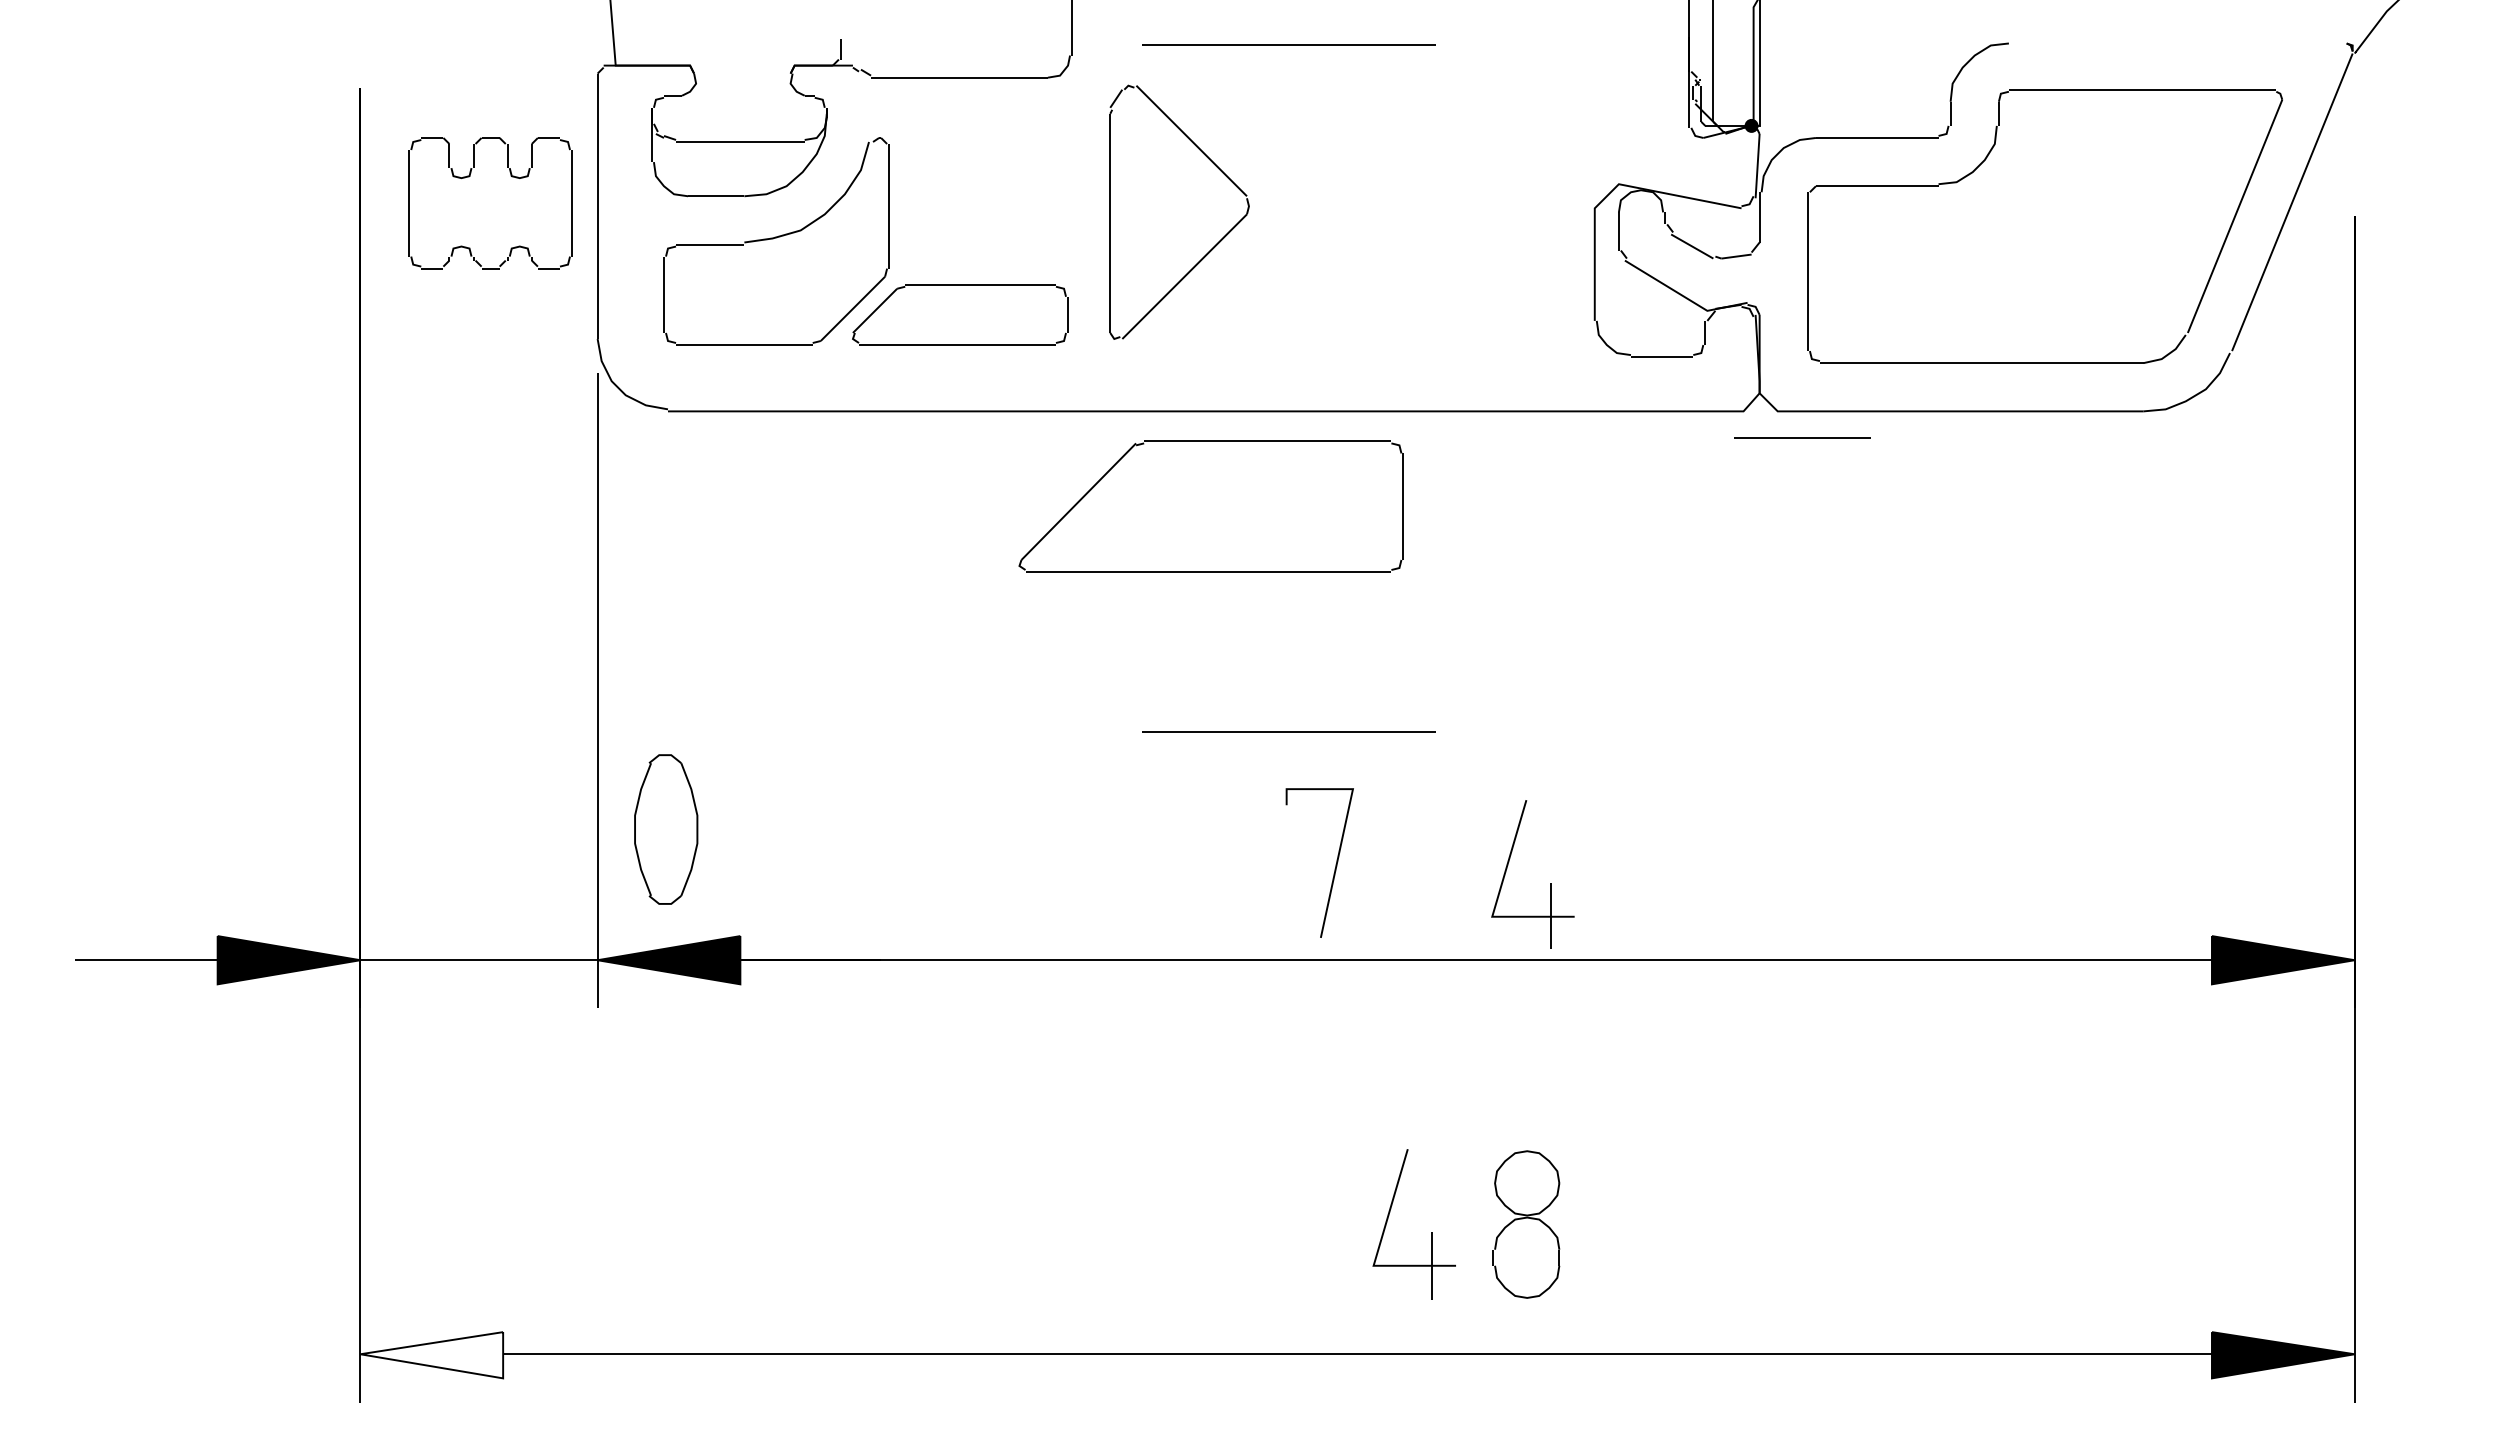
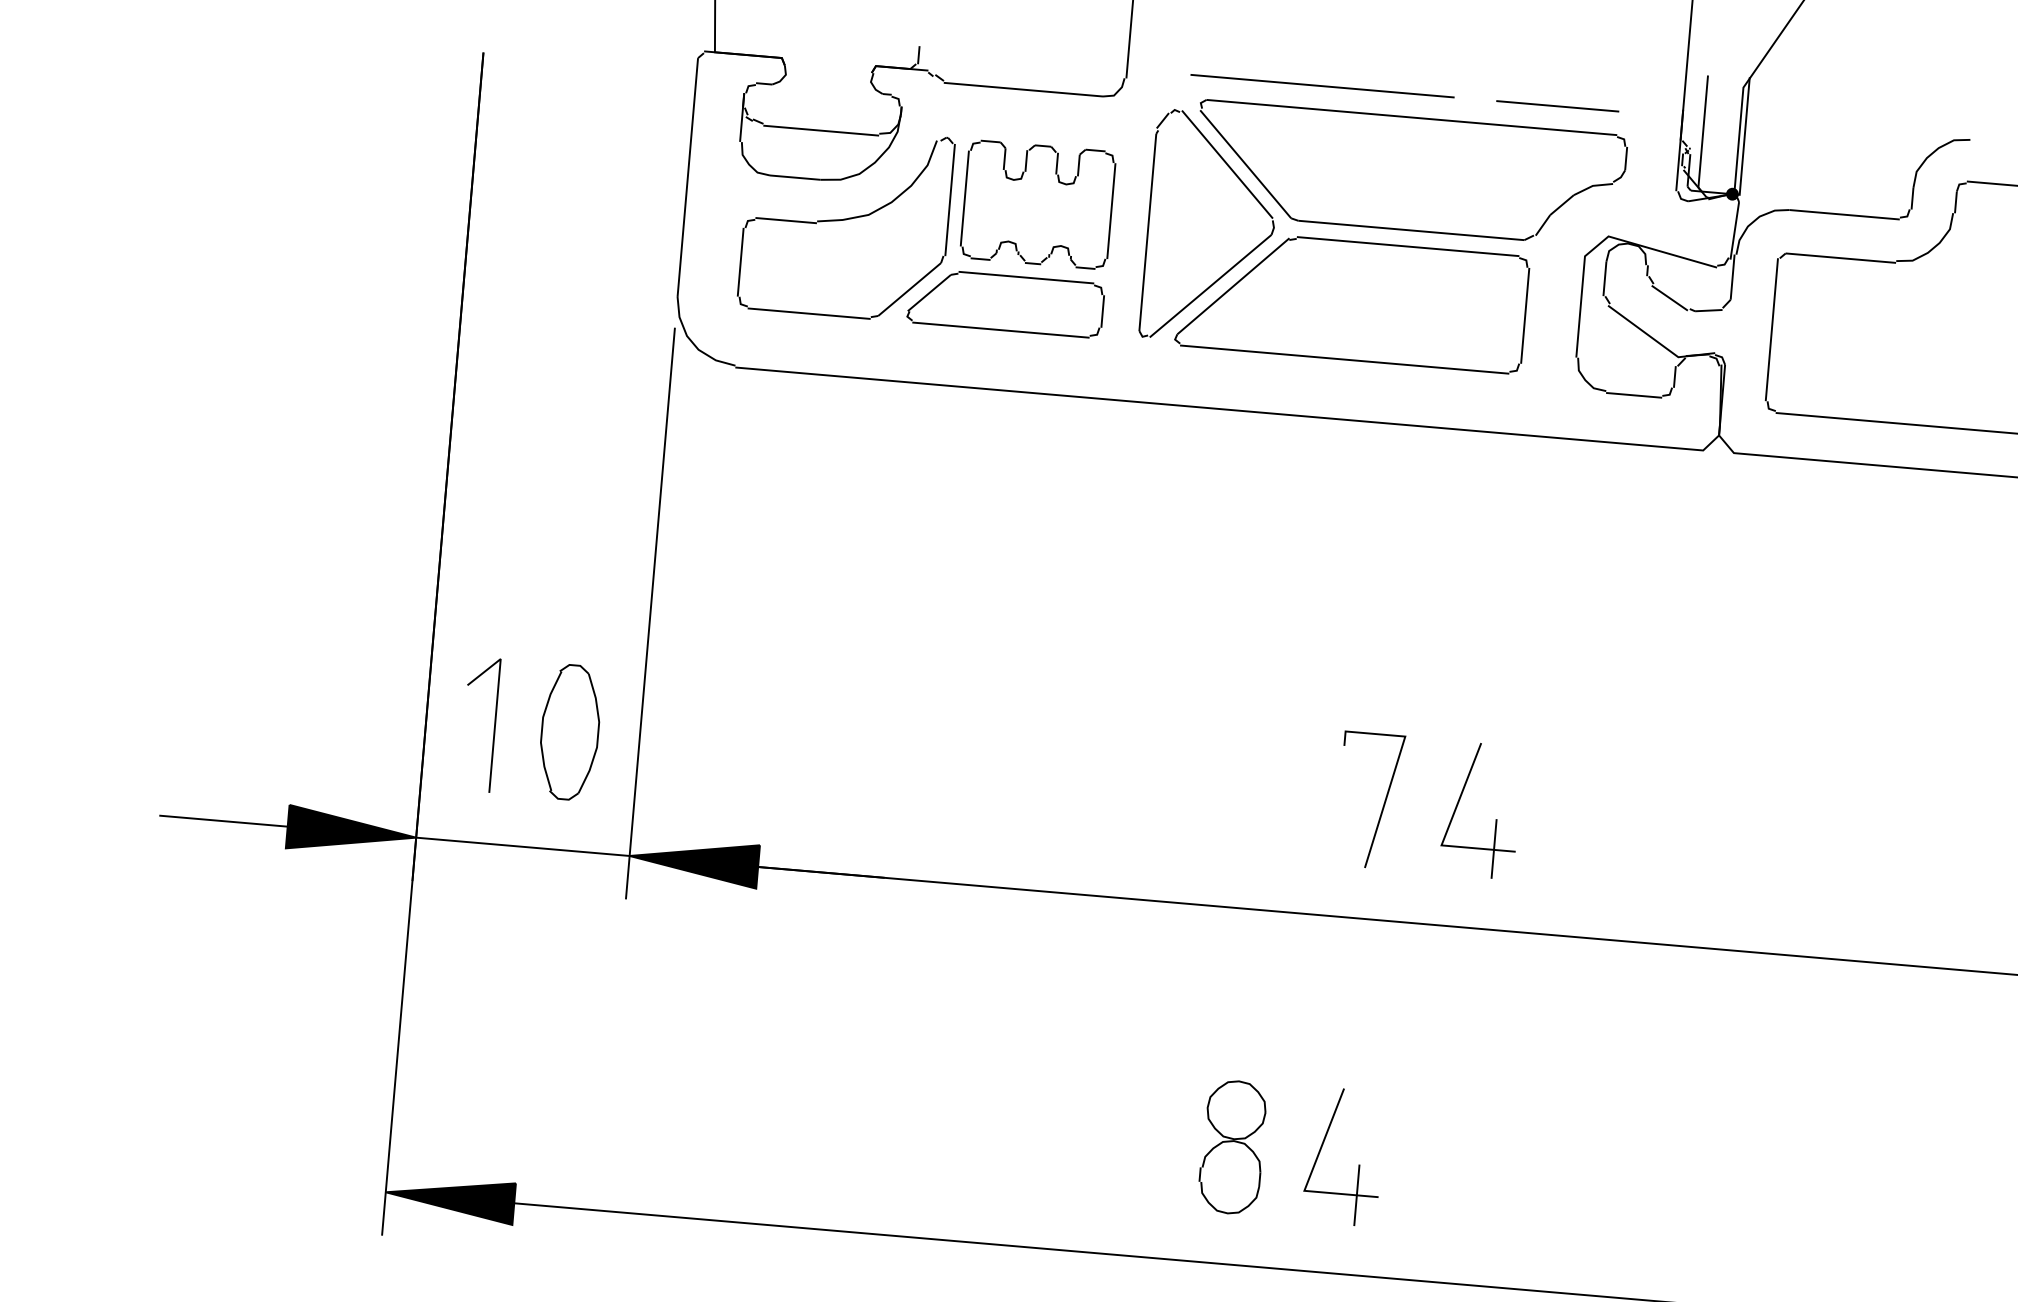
part: (1393, 72) -> (1414, 118), added
part: (469, 177) -> (1021, 179), moved
line: (1802, 437) -> (1557, 105), moved
part: (1210, 506) -> (1351, 300), moved
line: (1288, 731) -> (1269, 703), removed
curve: (435, 828) -> (493, 724), added
part: (666, 829) -> (570, 732), moved
curve: (1335, 864) -> (1383, 803), moved
part: (1550, 883) -> (1496, 819), moved
part: (1526, 1224) -> (1232, 1147), moved
fill: (431, 1355) -> (449, 1198), added

